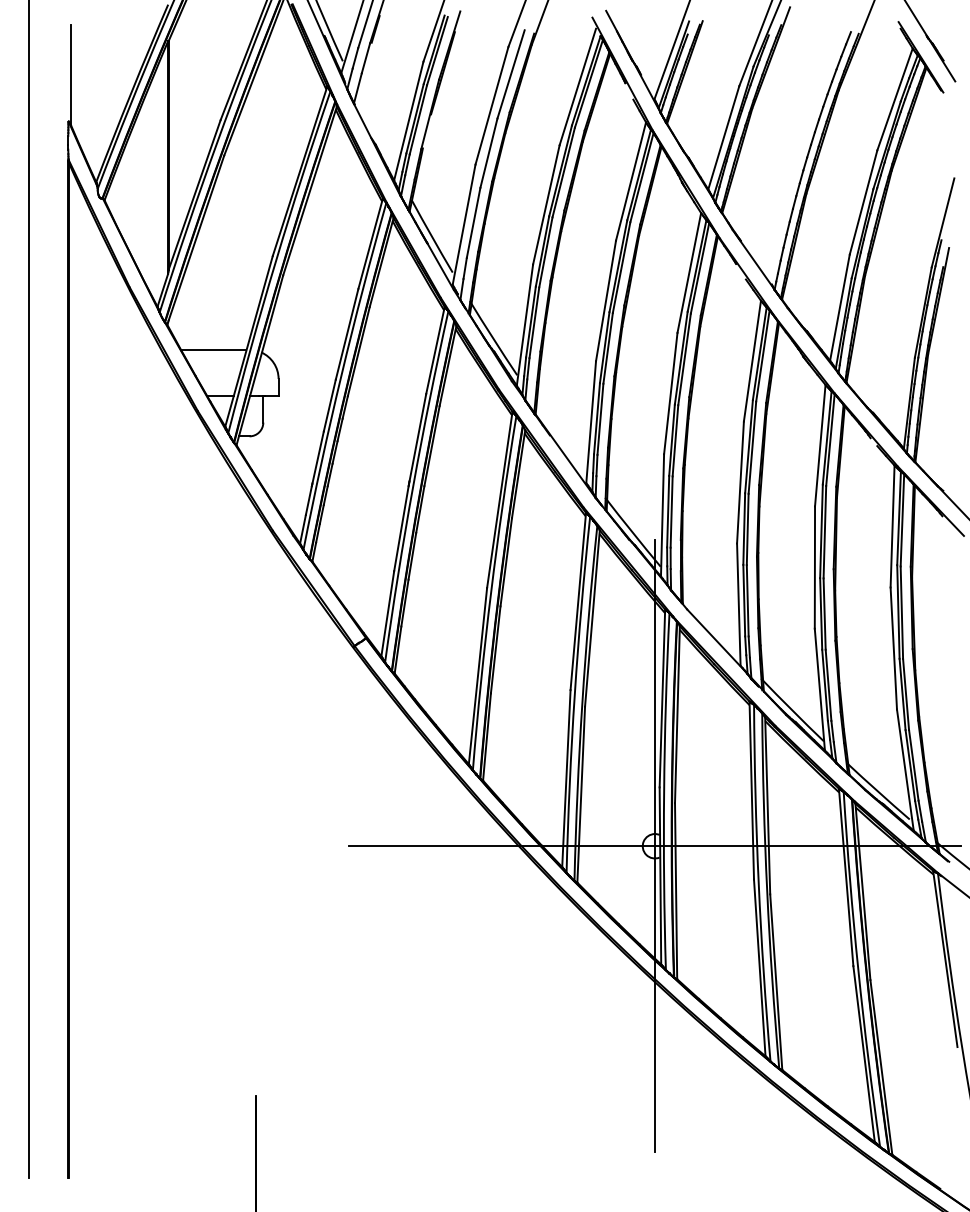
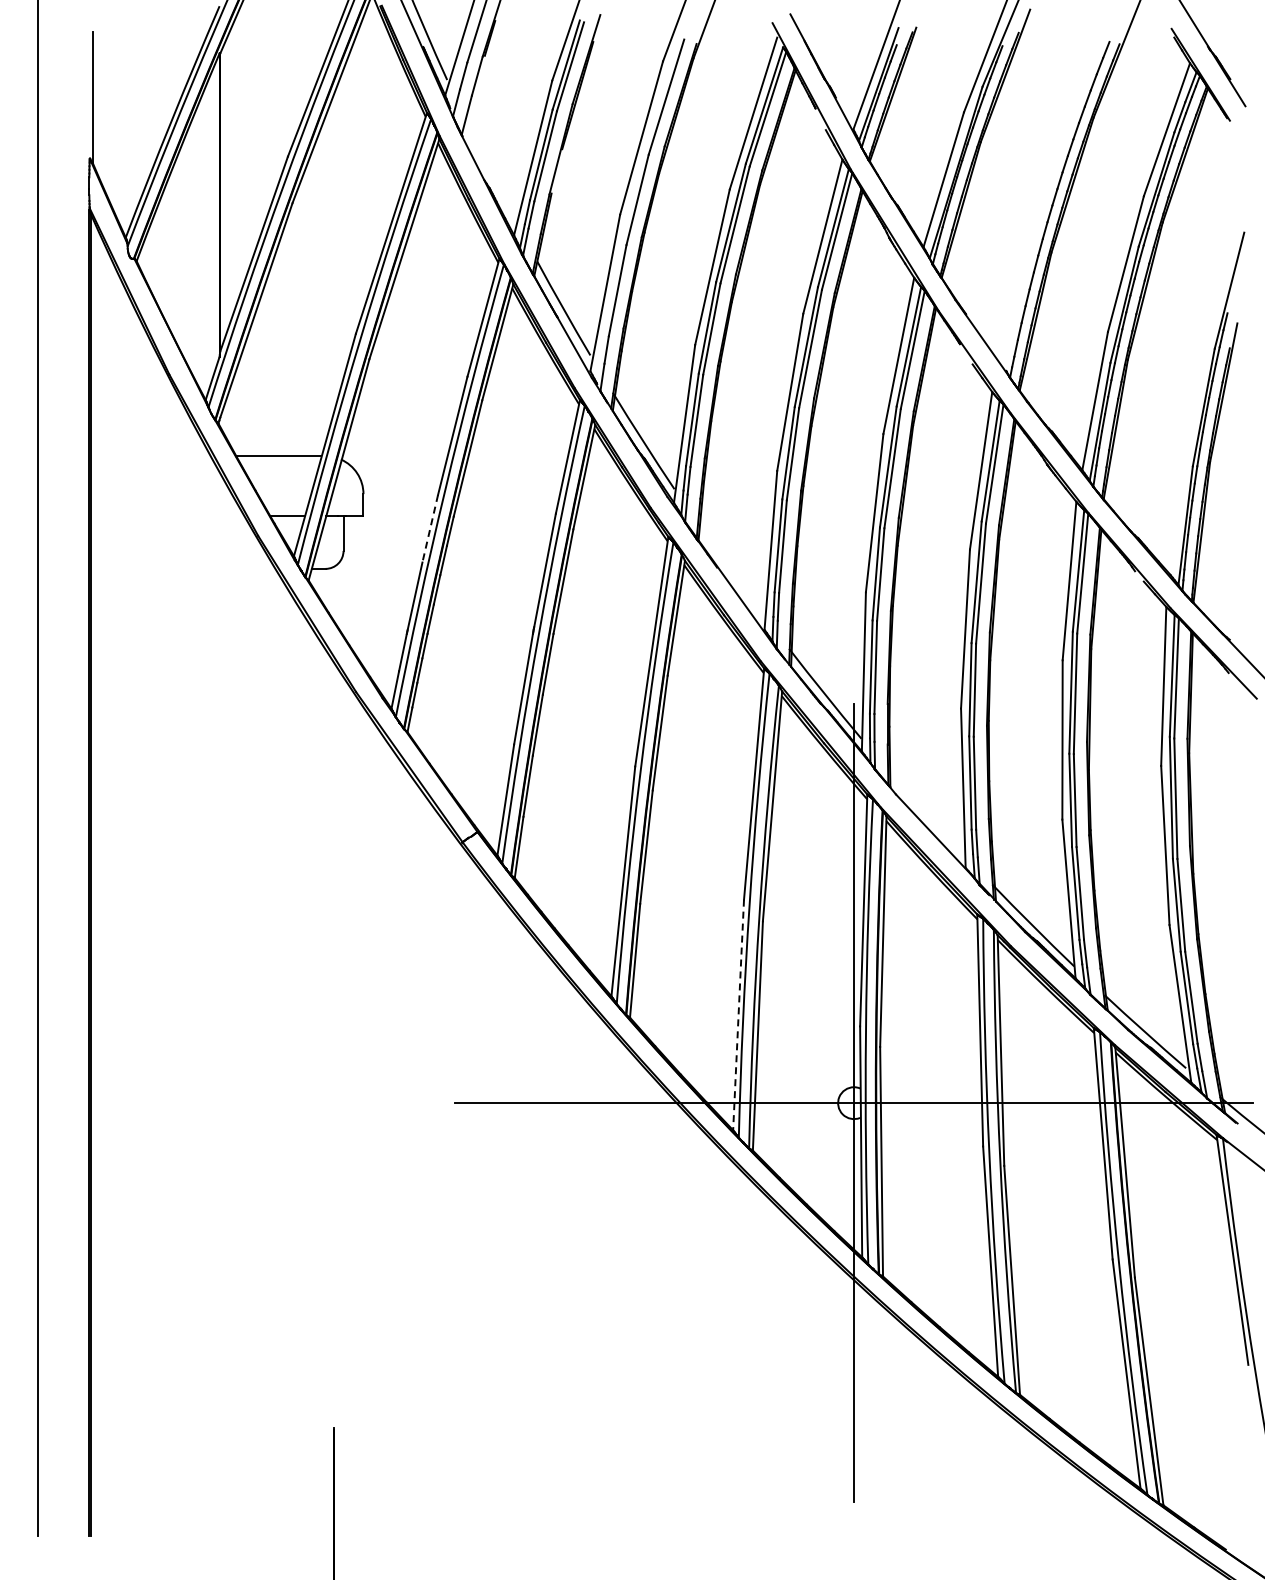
line: (330, 405) -> (430, 528), solid -> dashed
line: (566, 779) -> (738, 1015), solid -> dashed

